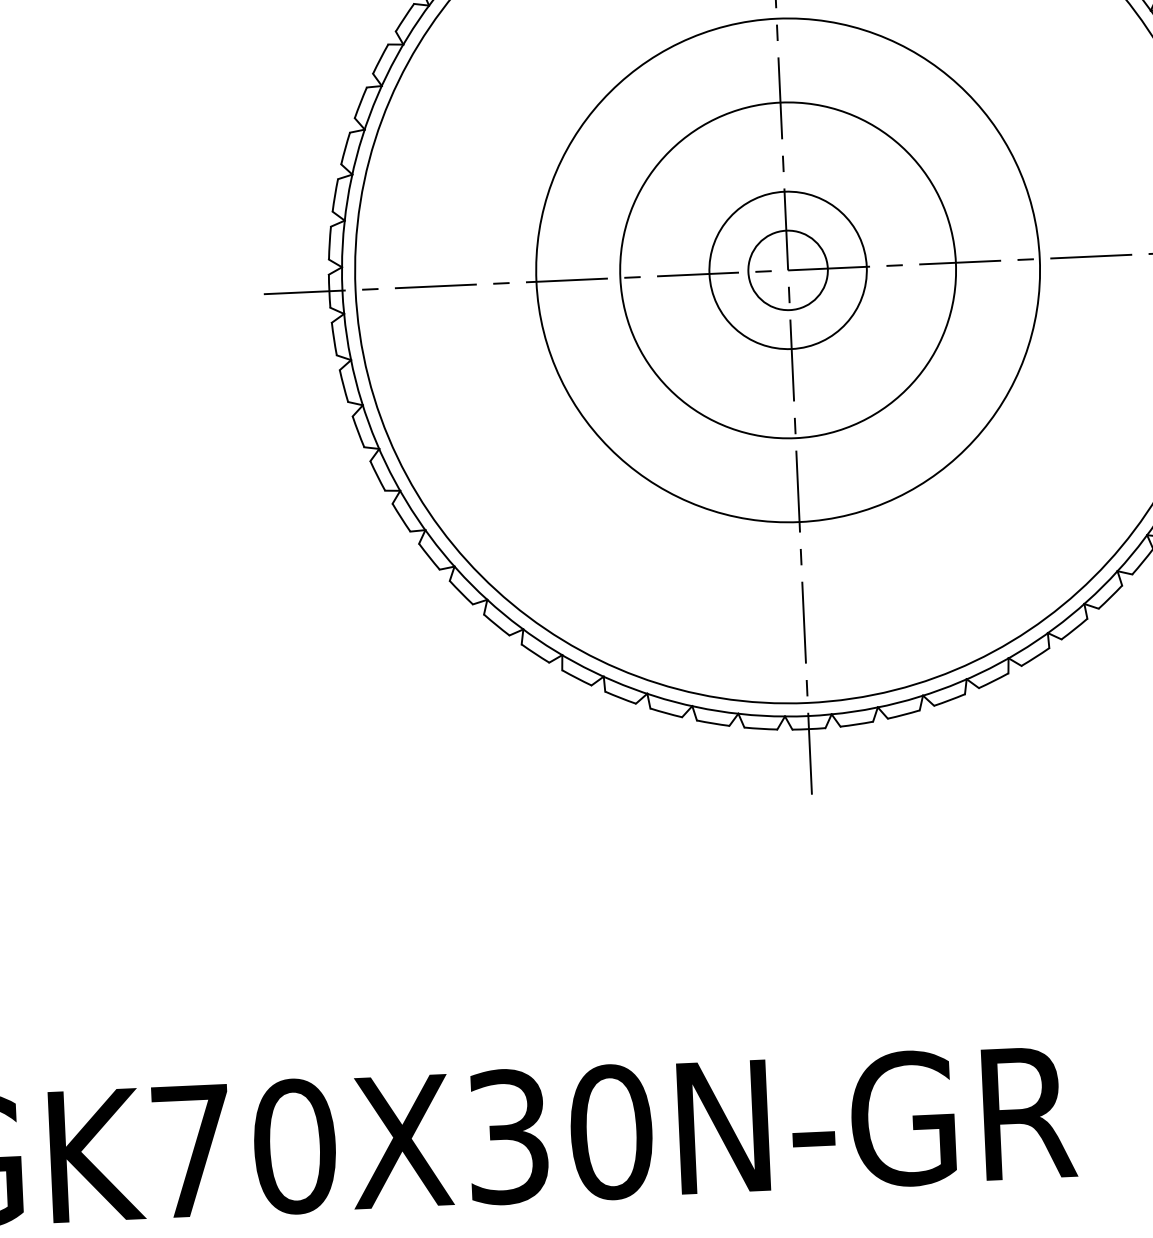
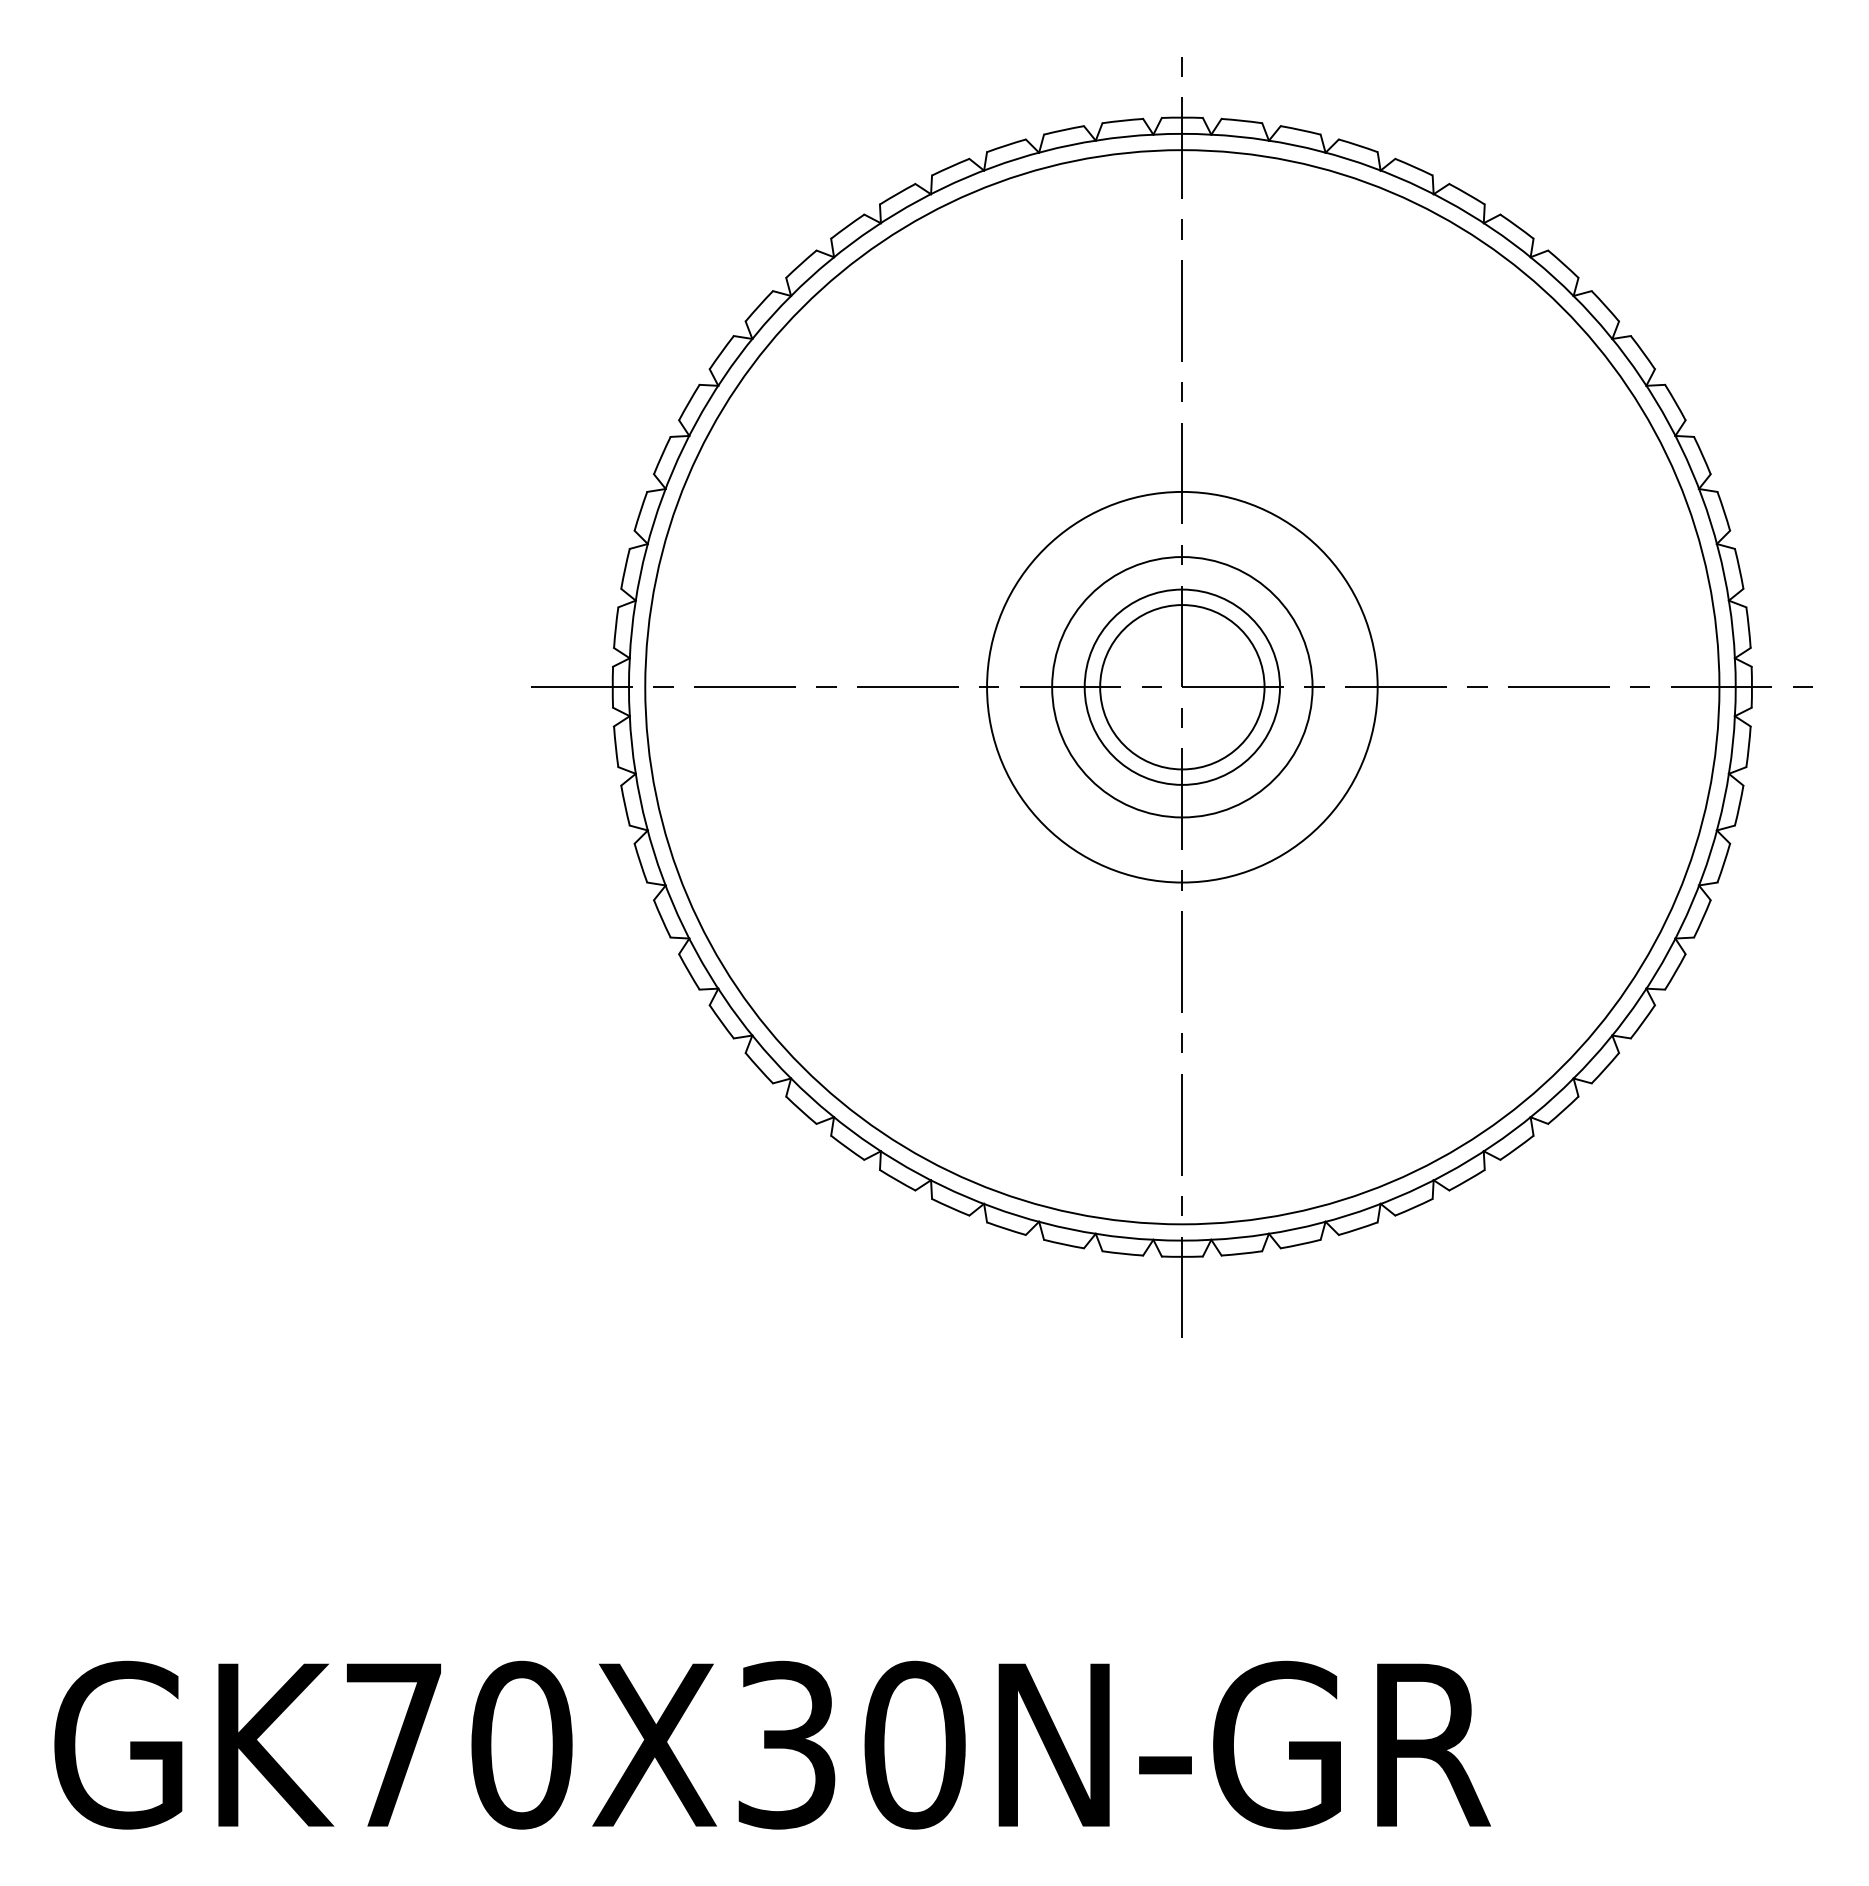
circle: (788, 269) -> (1182, 686), size x0.62
circle: (788, 270) -> (1182, 687), size x0.62
circle: (788, 270) -> (1182, 687), size x1.67

